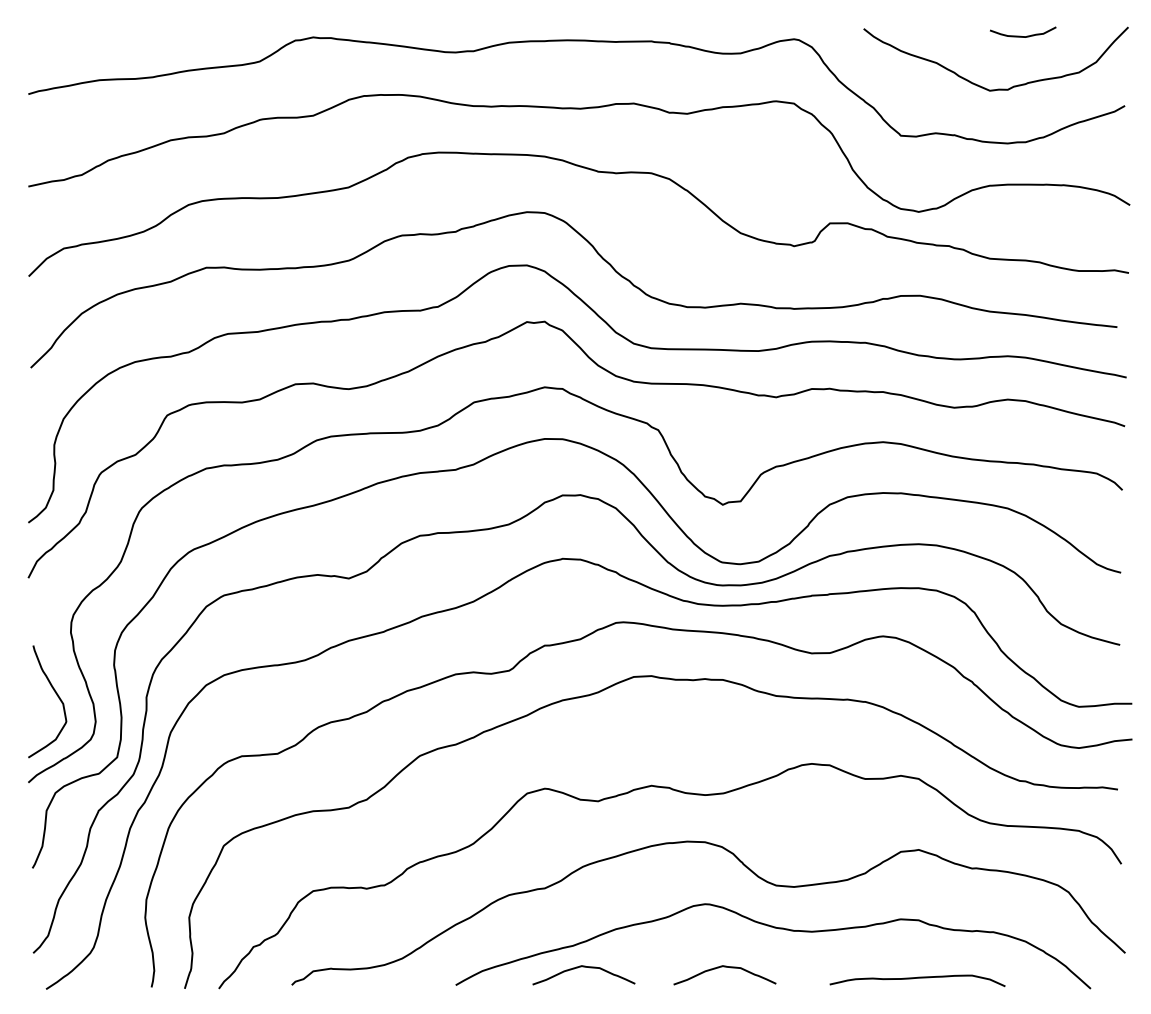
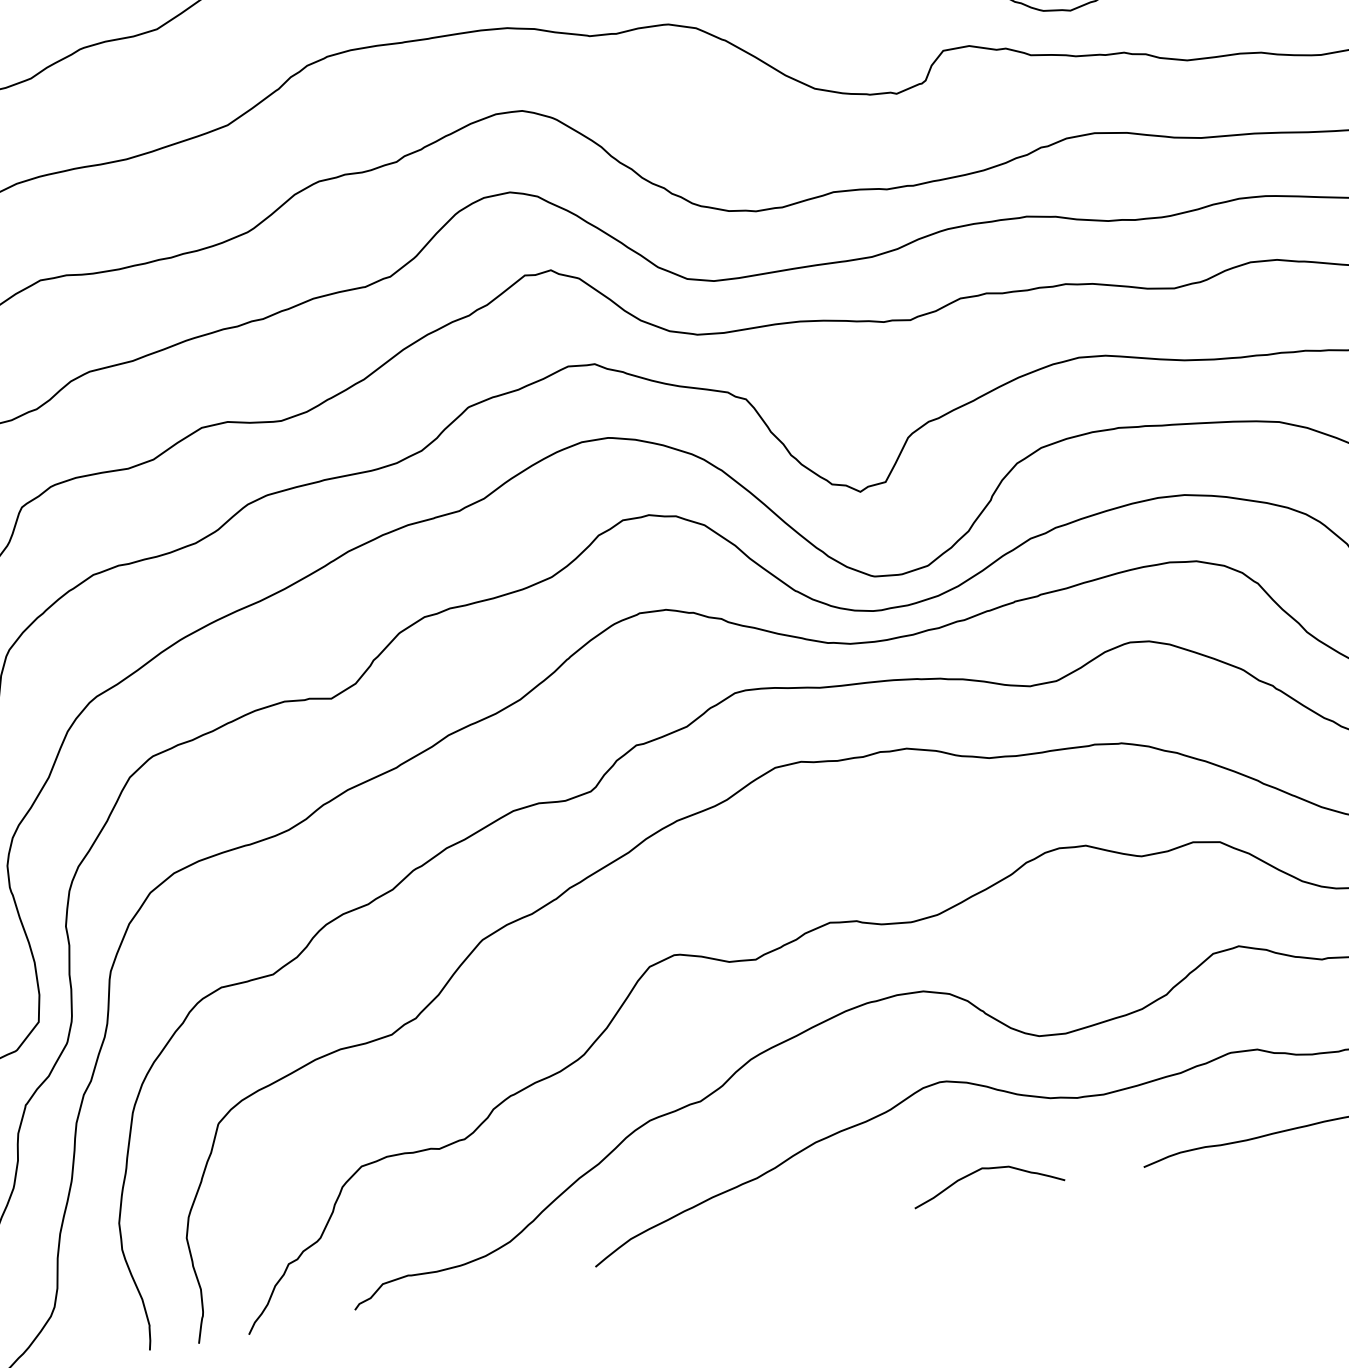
curve: (583, 967) -> (778, 1207), removed

